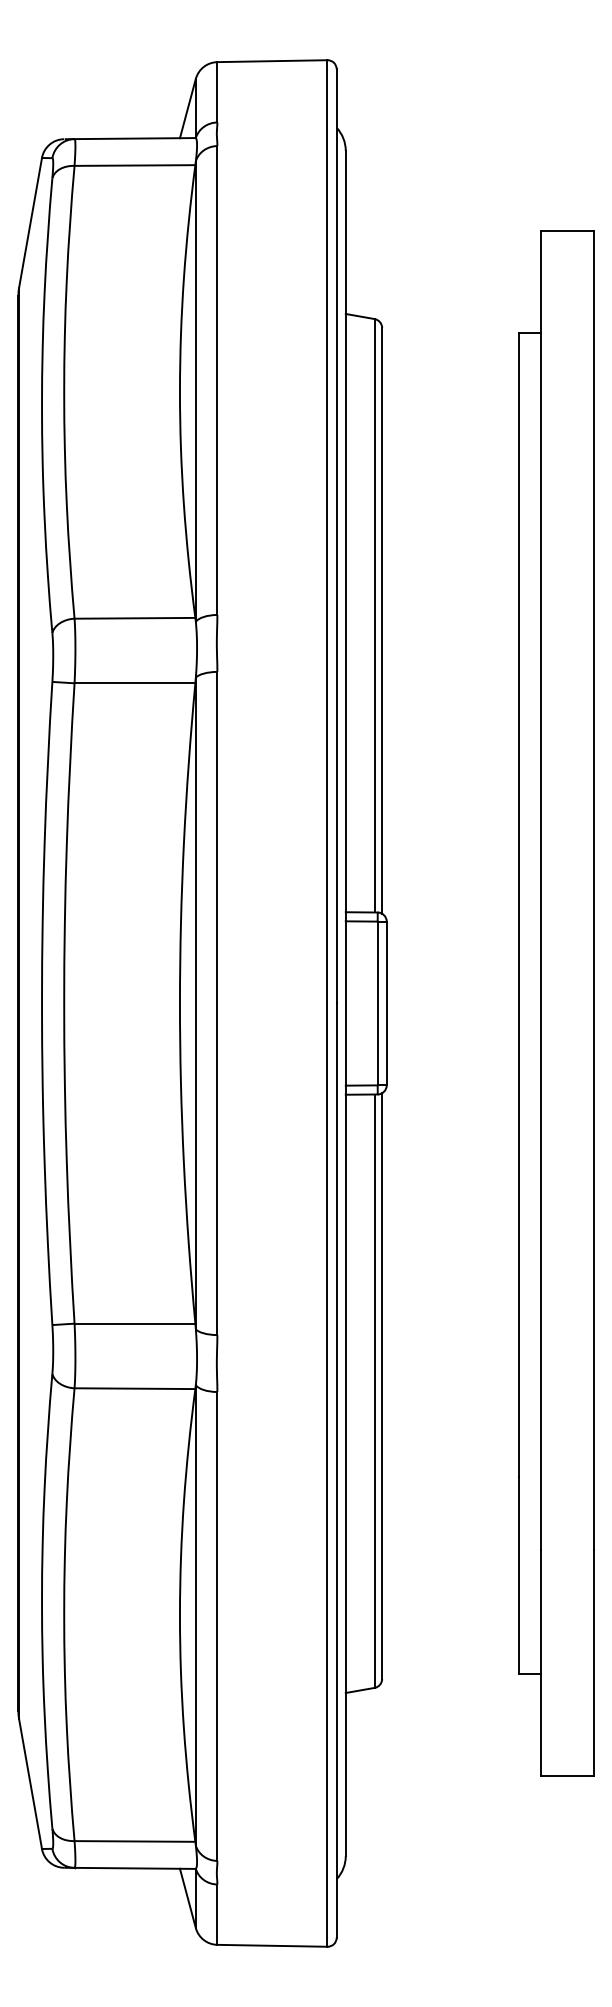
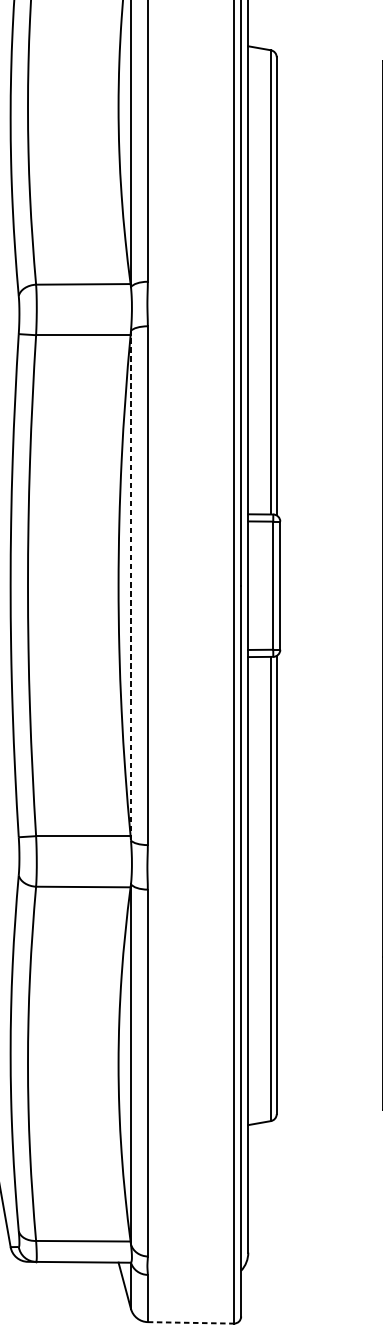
line: (195, 1003) -> (130, 585), solid -> dashed
line: (272, 1945) -> (190, 1322), solid -> dashed

